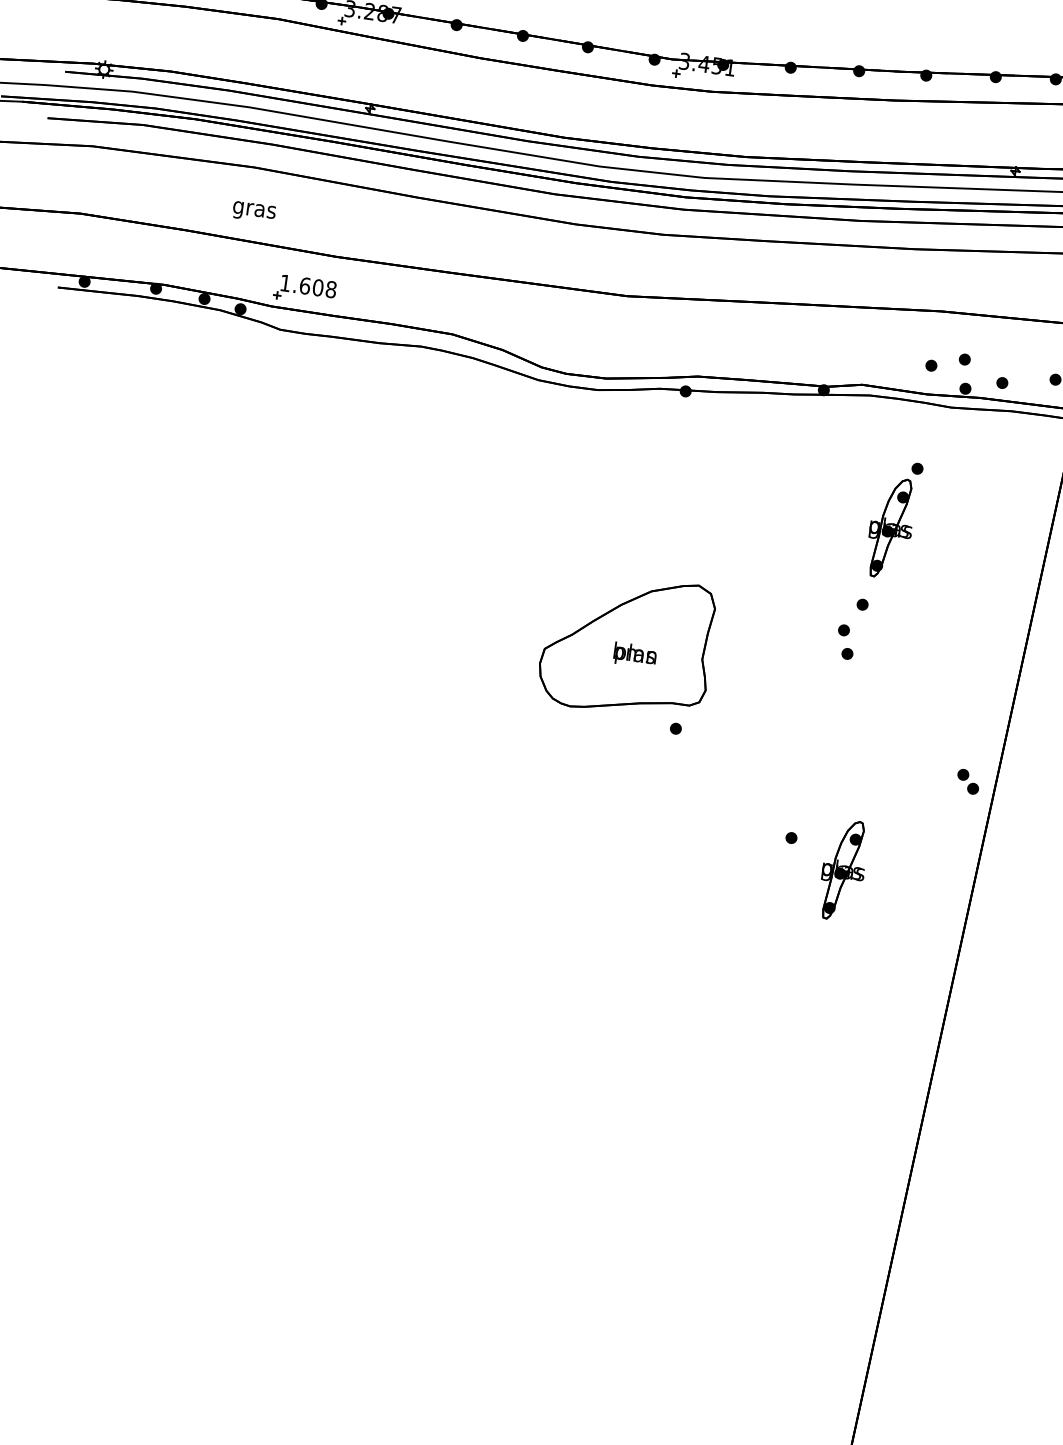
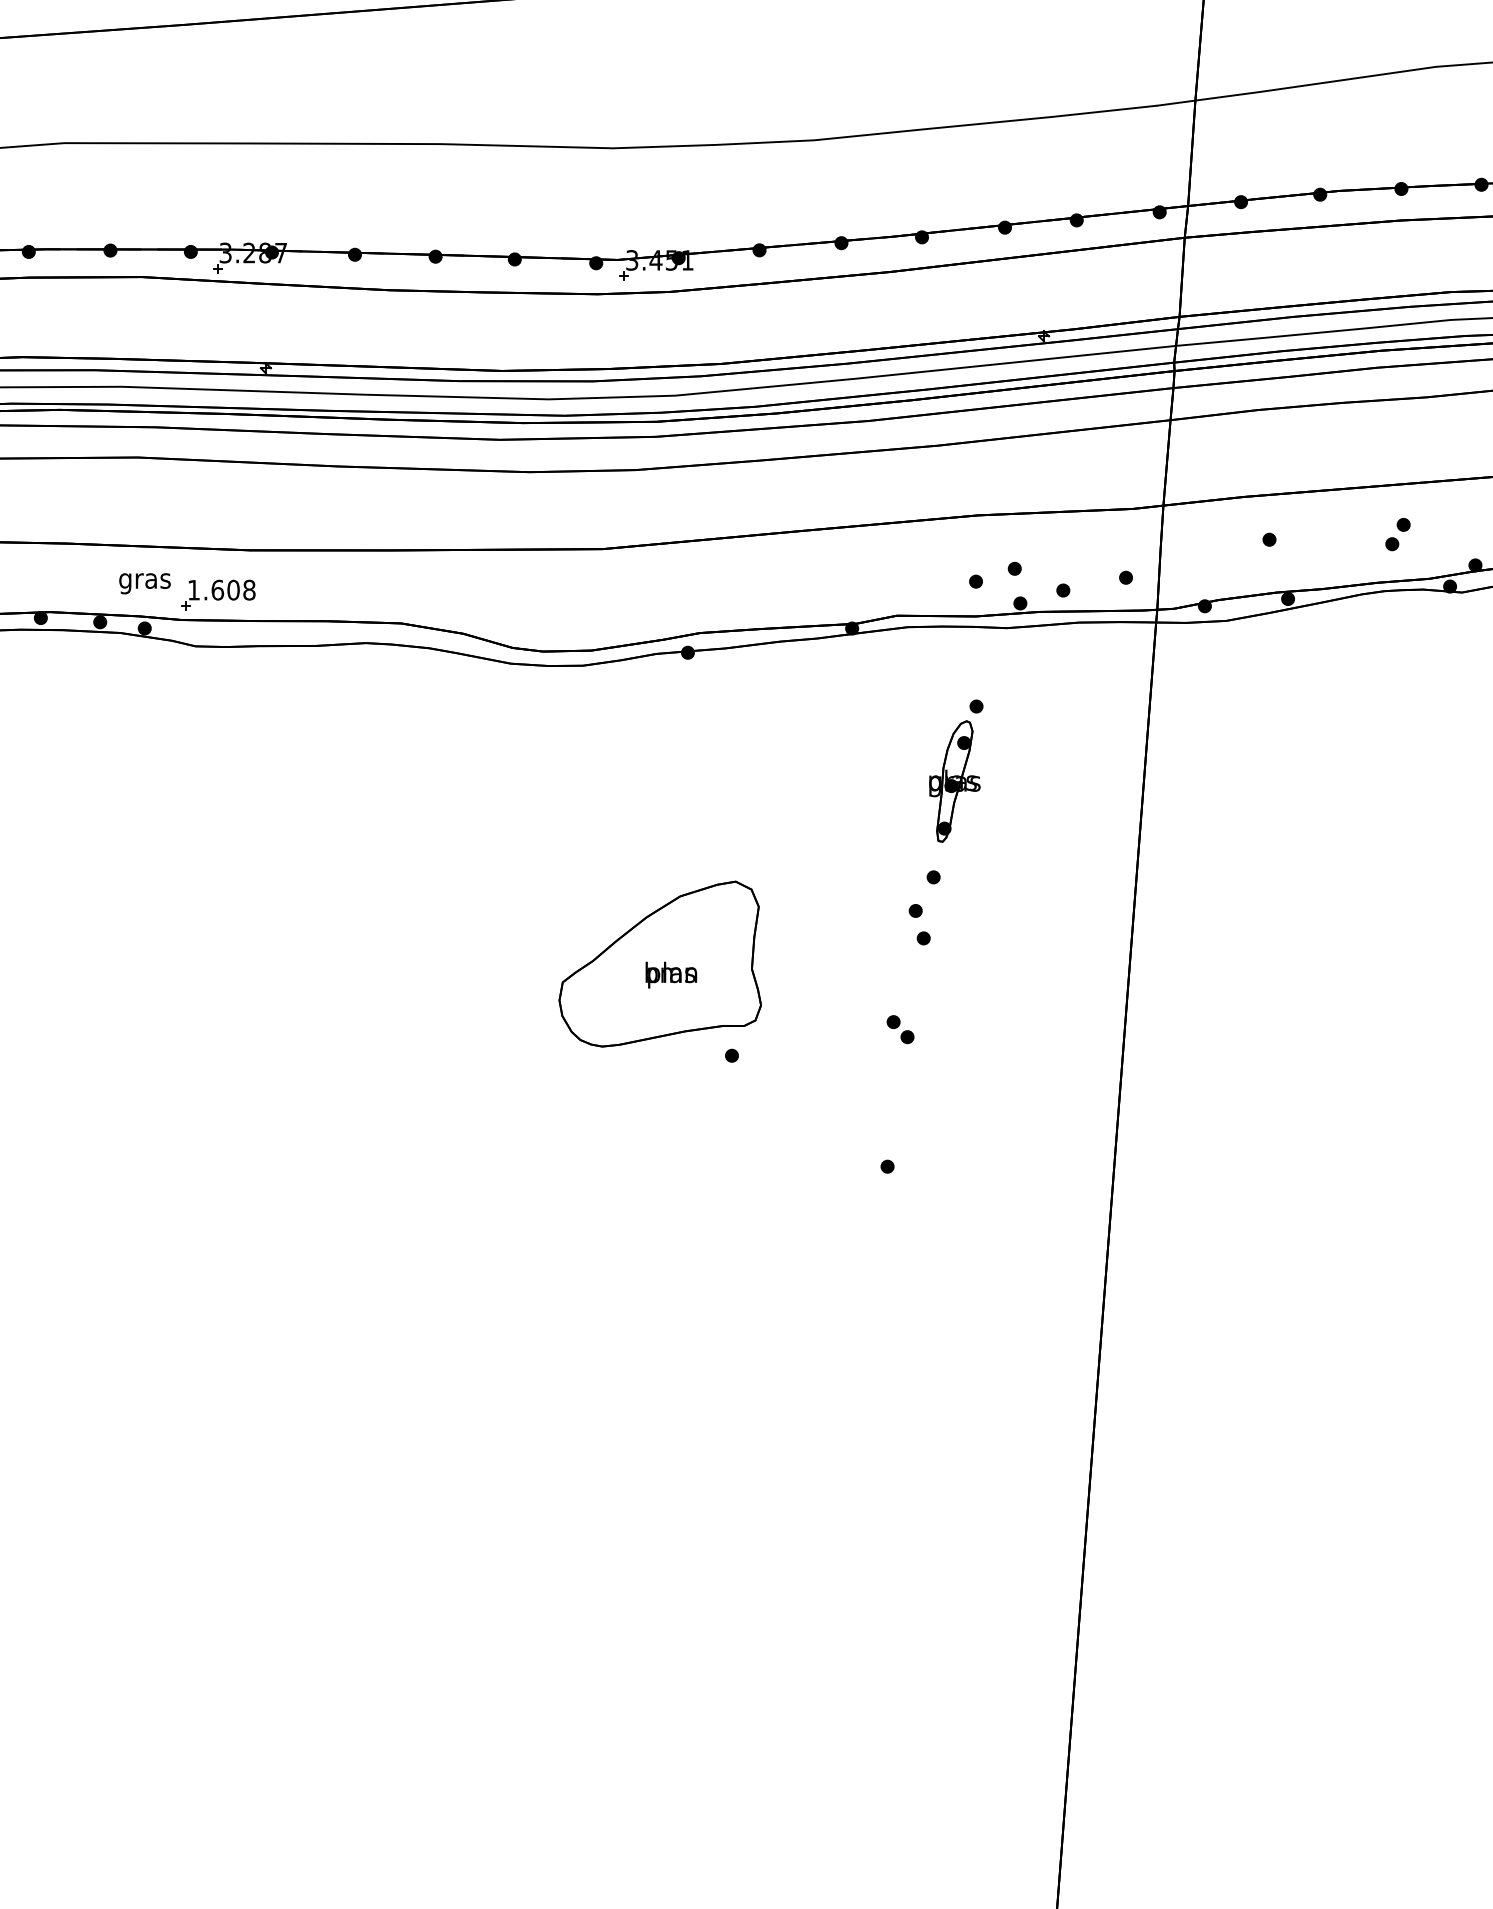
text: (253, 211) -> (144, 583), moved
part: (968, 781) -> (900, 1029), moved
part: (843, 870) -> (954, 1196), removed

